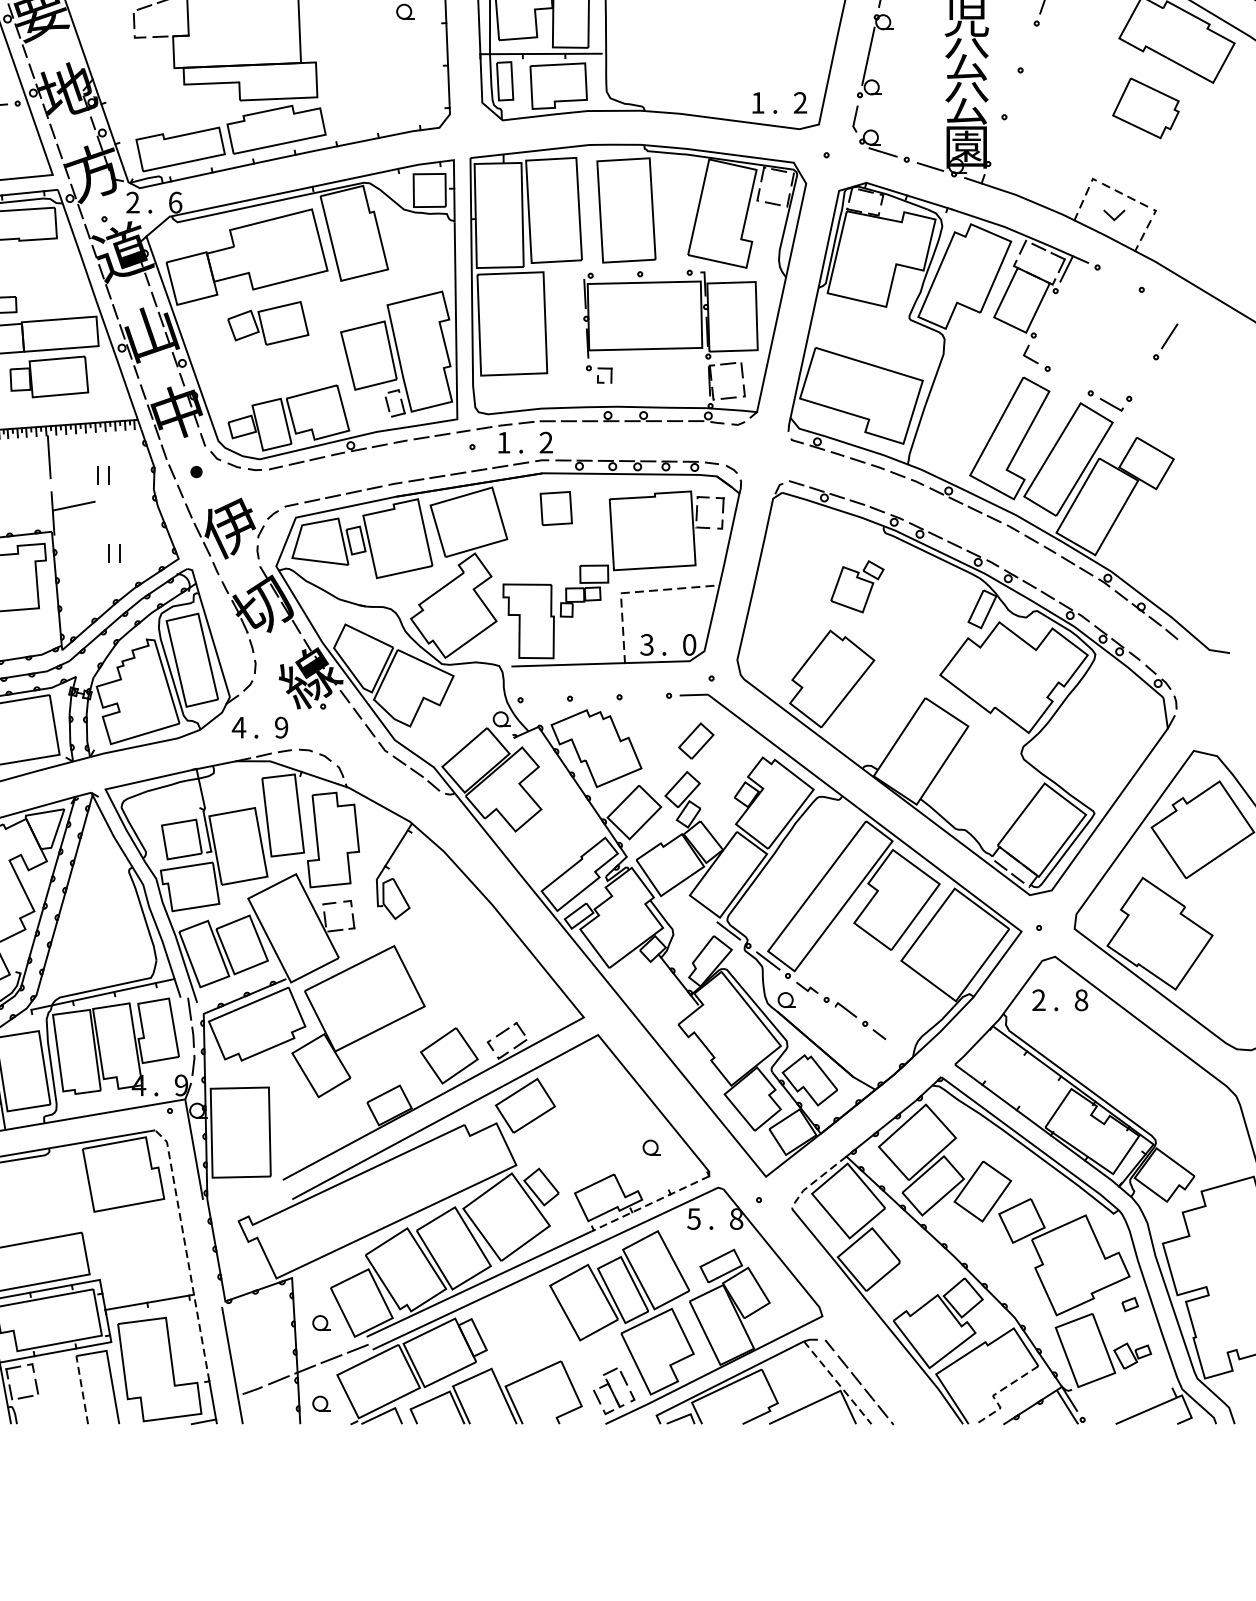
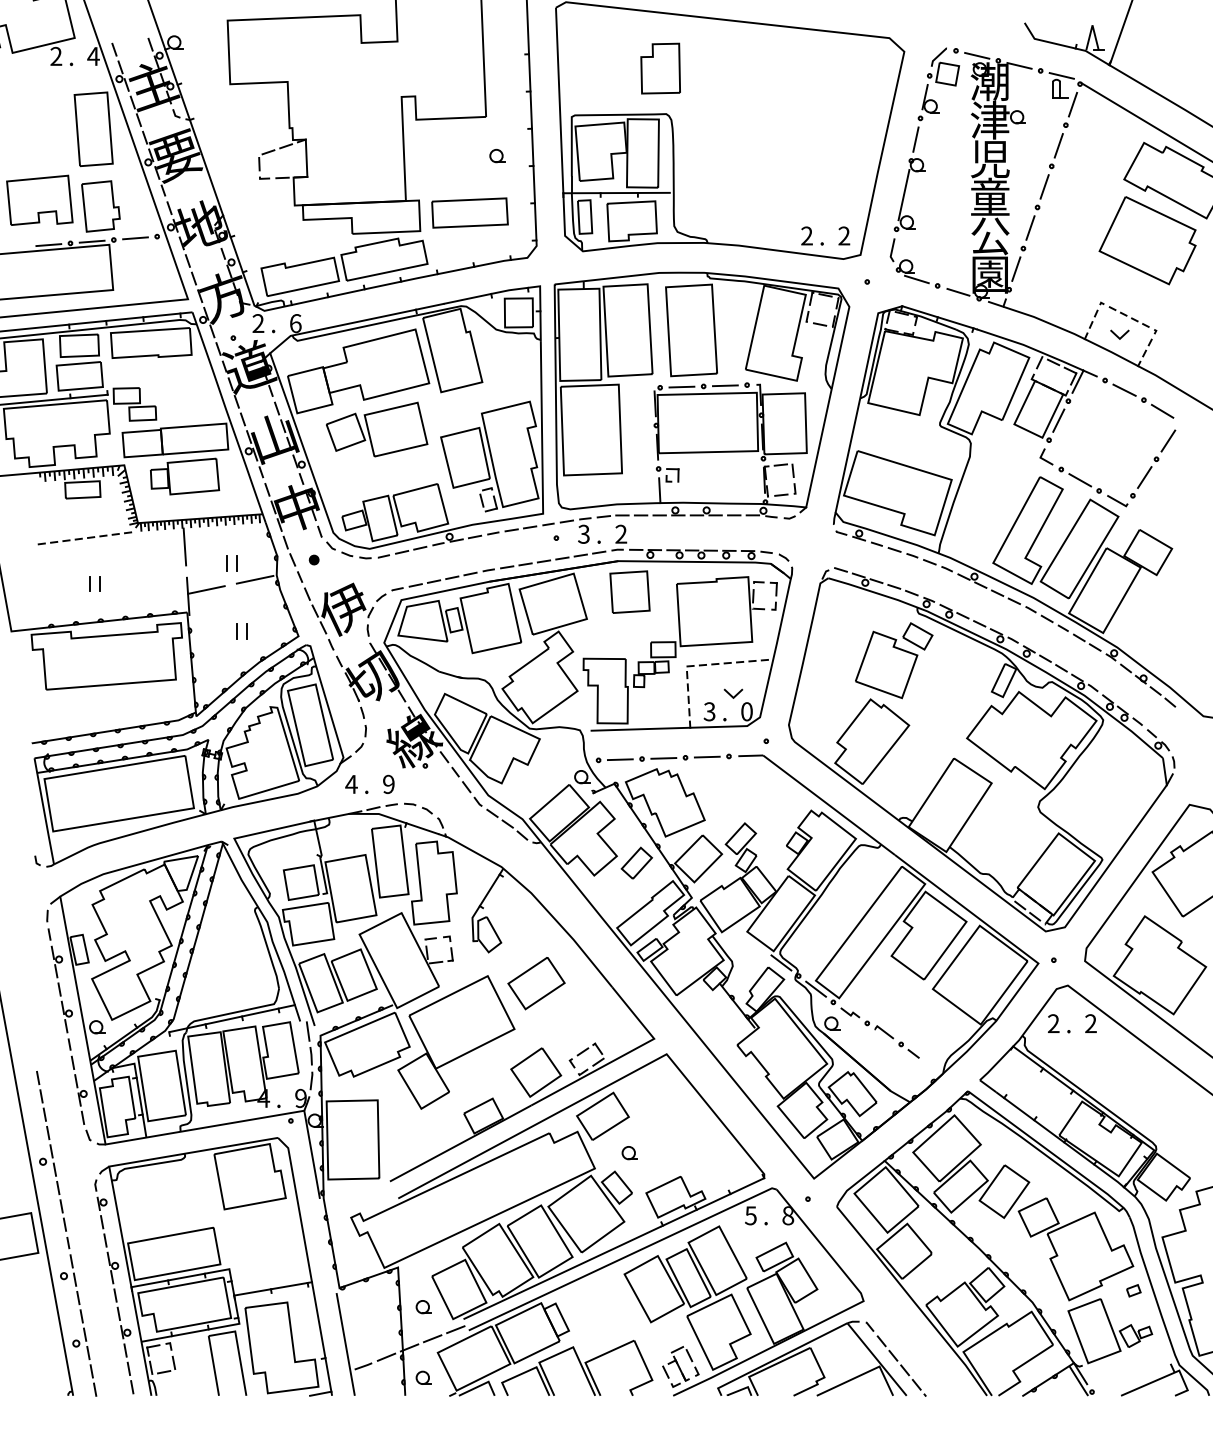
line: (1028, 46) -> (1044, 186), added
text: (966, 57) -> (990, 196), 公 -> 童
part: (373, 76) -> (469, 212), added
line: (1012, 93) -> (1030, 227), added
text: (757, 102) -> (806, 235), 1 -> 2
part: (1145, 108) -> (1147, 240), size x1.67
line: (996, 139) -> (1016, 268), added
line: (663, 273) -> (724, 385), added
line: (614, 274) -> (681, 386), added
line: (1119, 277) -> (1124, 389), added
line: (1162, 301) -> (1162, 410), added
line: (1044, 313) -> (1058, 420), added
part: (268, 323) -> (377, 429), size x1.43
line: (1142, 378) -> (1144, 477), added
line: (1069, 381) -> (1080, 480), added
line: (589, 392) -> (659, 490), added
text: (503, 441) -> (583, 533), 1 -> 3
line: (128, 494) -> (254, 579), added
part: (555, 507) -> (629, 591), size x1.43
part: (857, 586) -> (894, 660), size x1.67
line: (671, 625) -> (731, 694), added
line: (643, 695) -> (706, 756), added
line: (594, 698) -> (663, 758), added
line: (544, 699) -> (619, 759), added
part: (695, 740) -> (636, 862), moved
part: (449, 954) -> (536, 983), added
text: (1080, 1000) -> (1090, 1023), 8 -> 2
part: (651, 1148) -> (629, 1153), moved
line: (814, 1181) -> (856, 1182), dashed -> solid
line: (650, 1203) -> (712, 1202), dashed -> solid
line: (186, 1252) -> (305, 1245), dashed -> solid
line: (838, 1382) -> (877, 1359), dashed -> solid
line: (81, 1389) -> (213, 1365), dashed -> solid
line: (995, 1394) -> (1015, 1369), dashed -> solid

